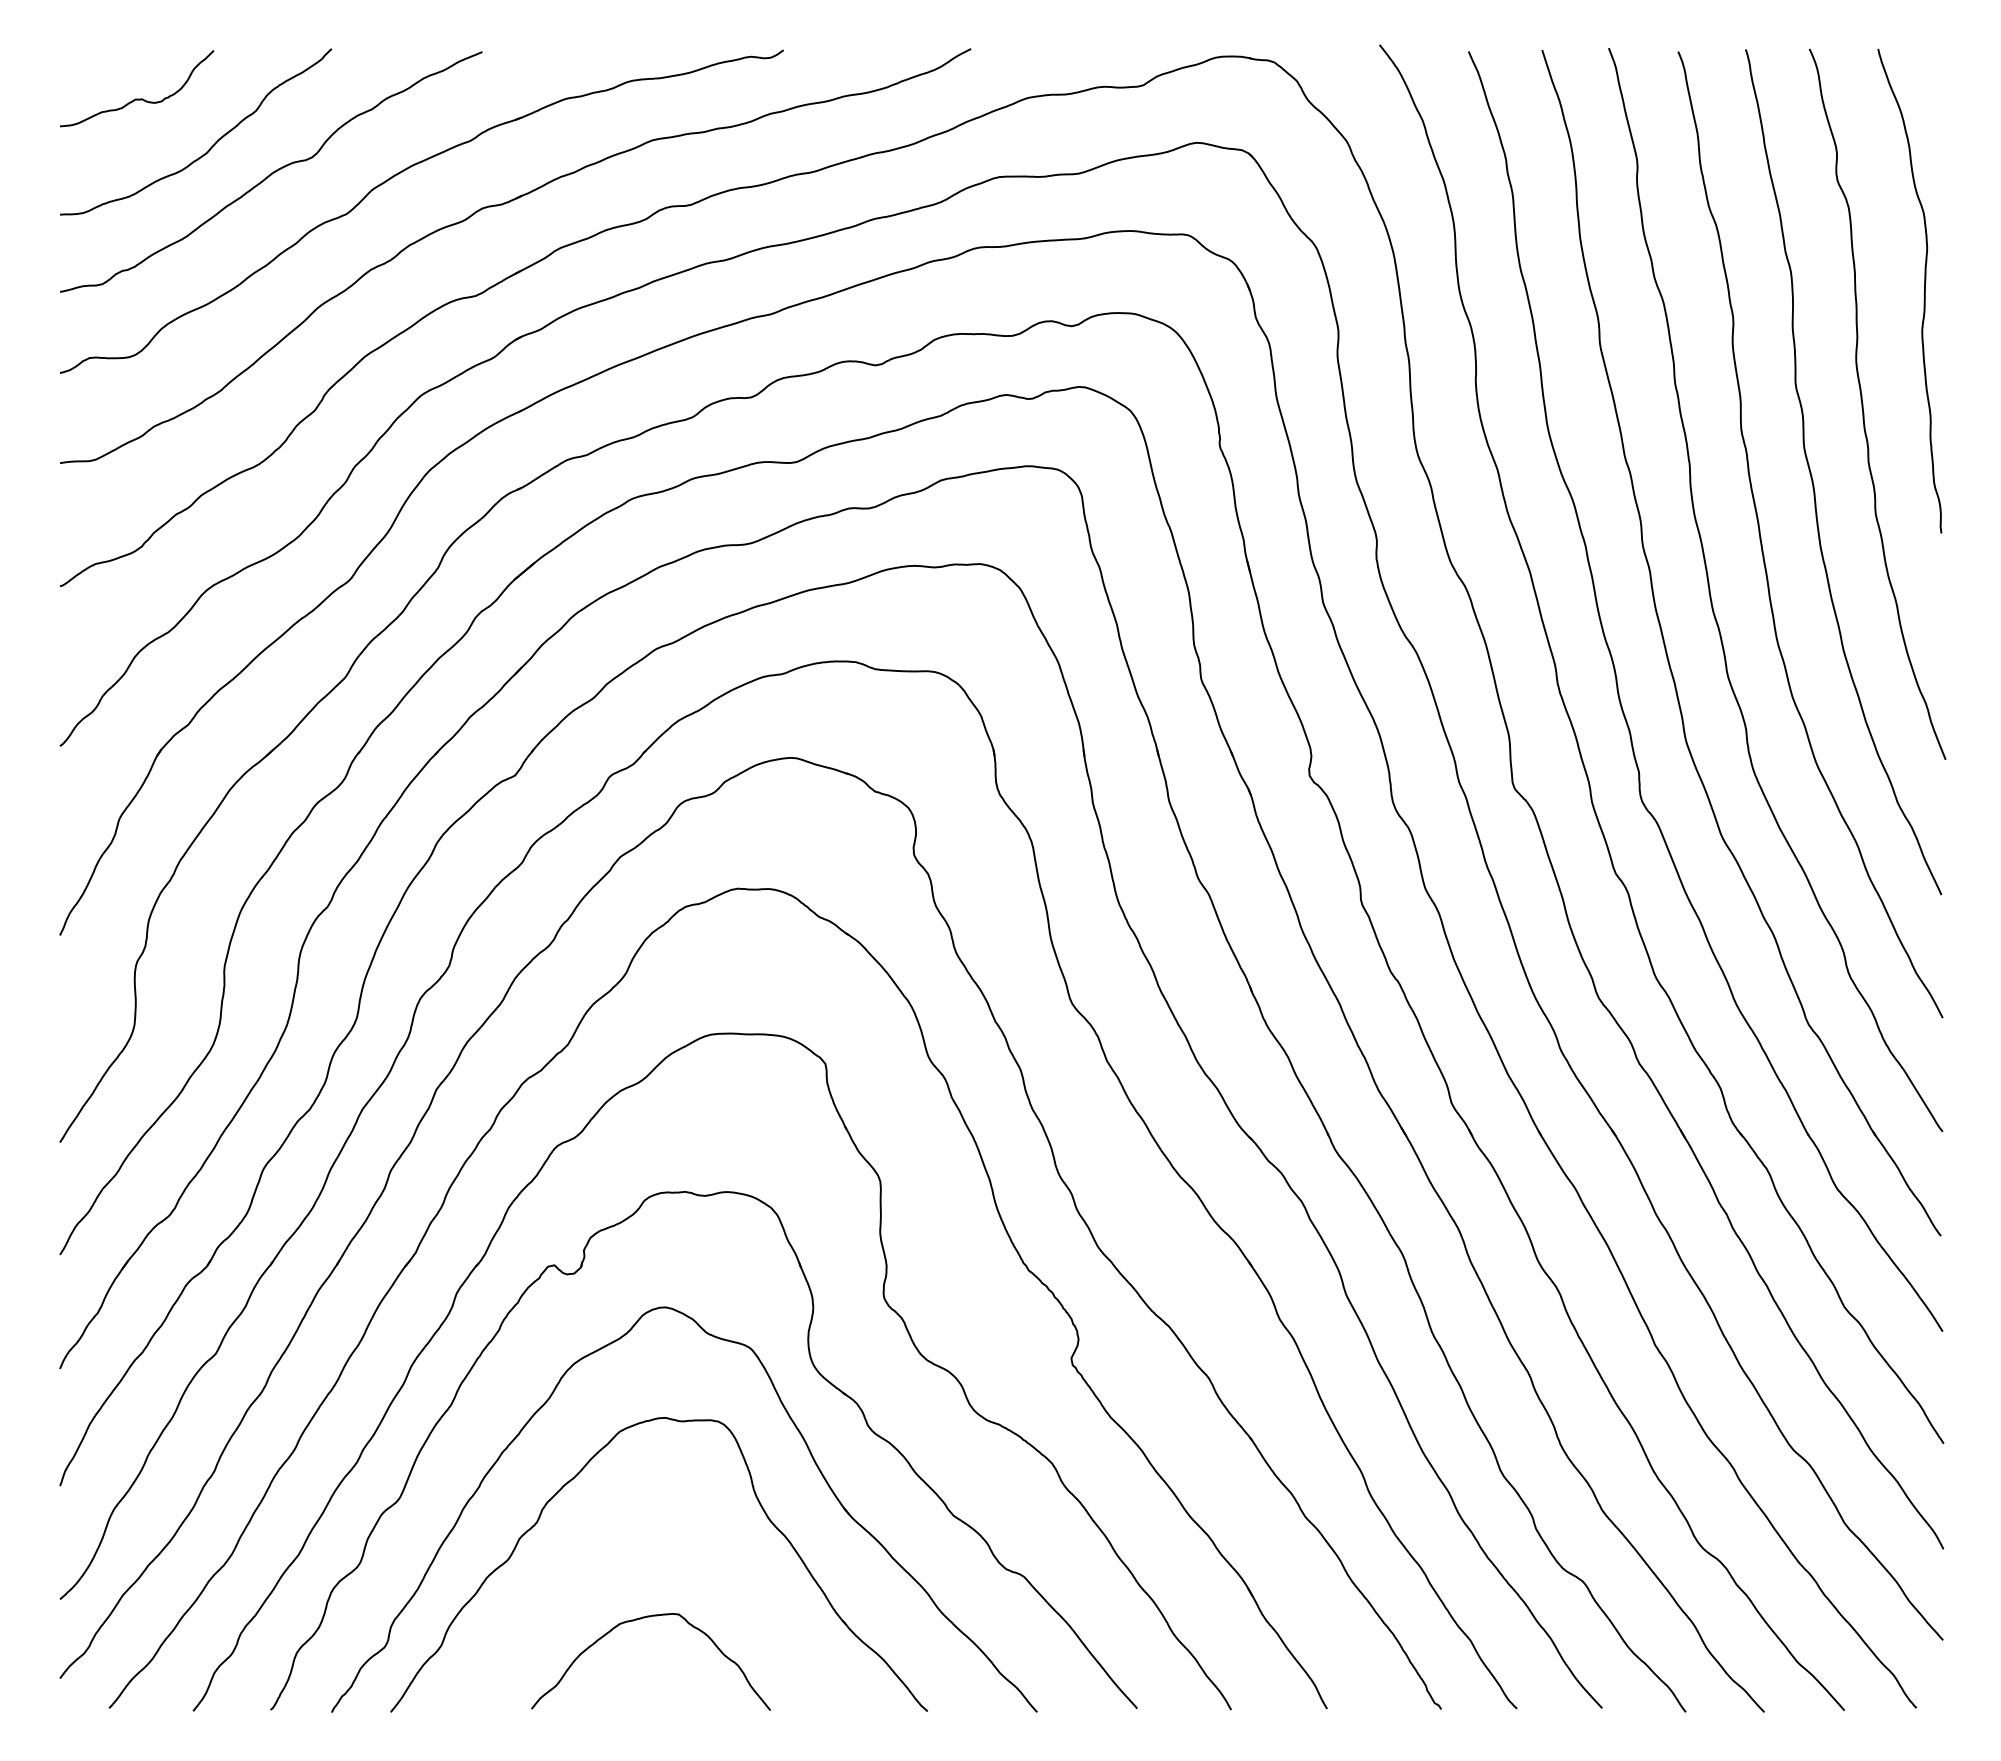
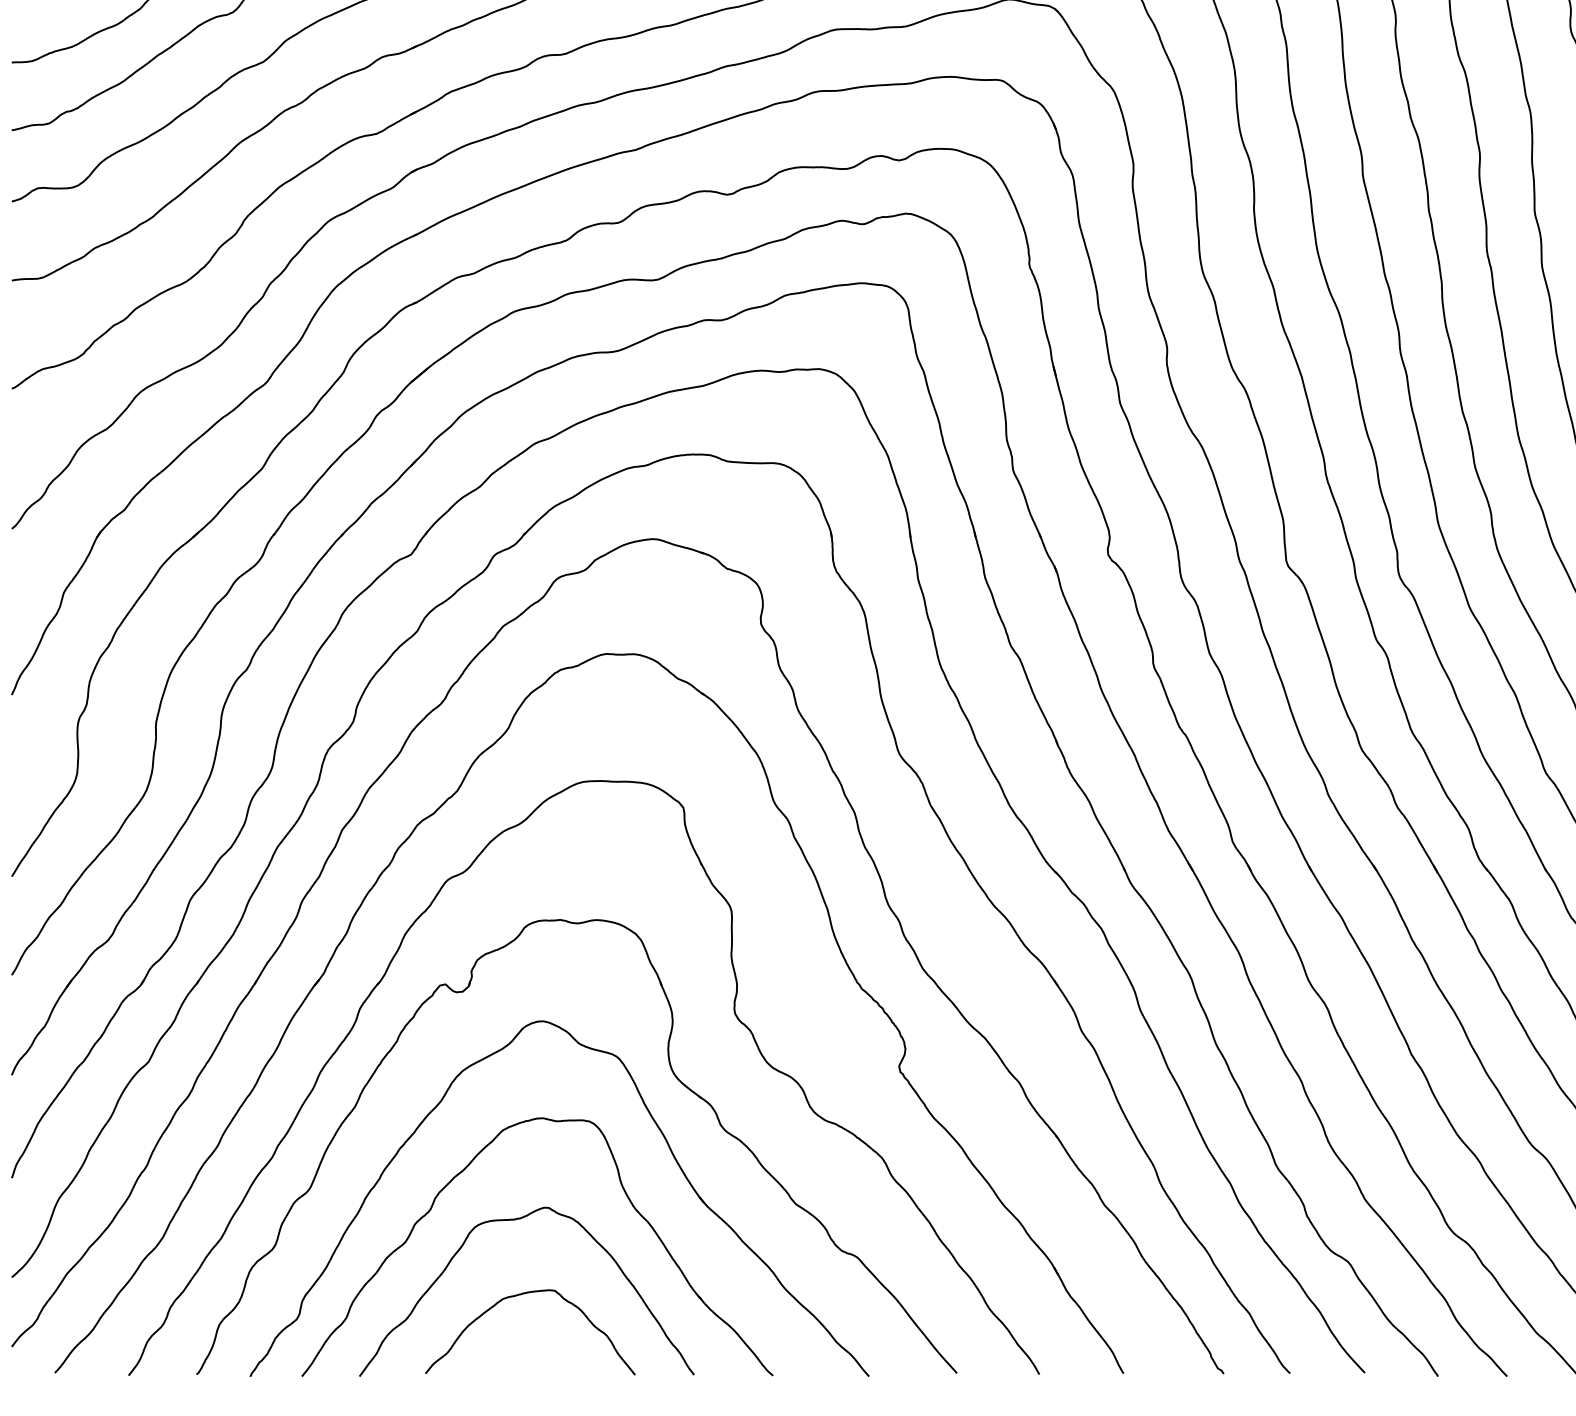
curve: (633, 1534) -> (514, 1220), added

